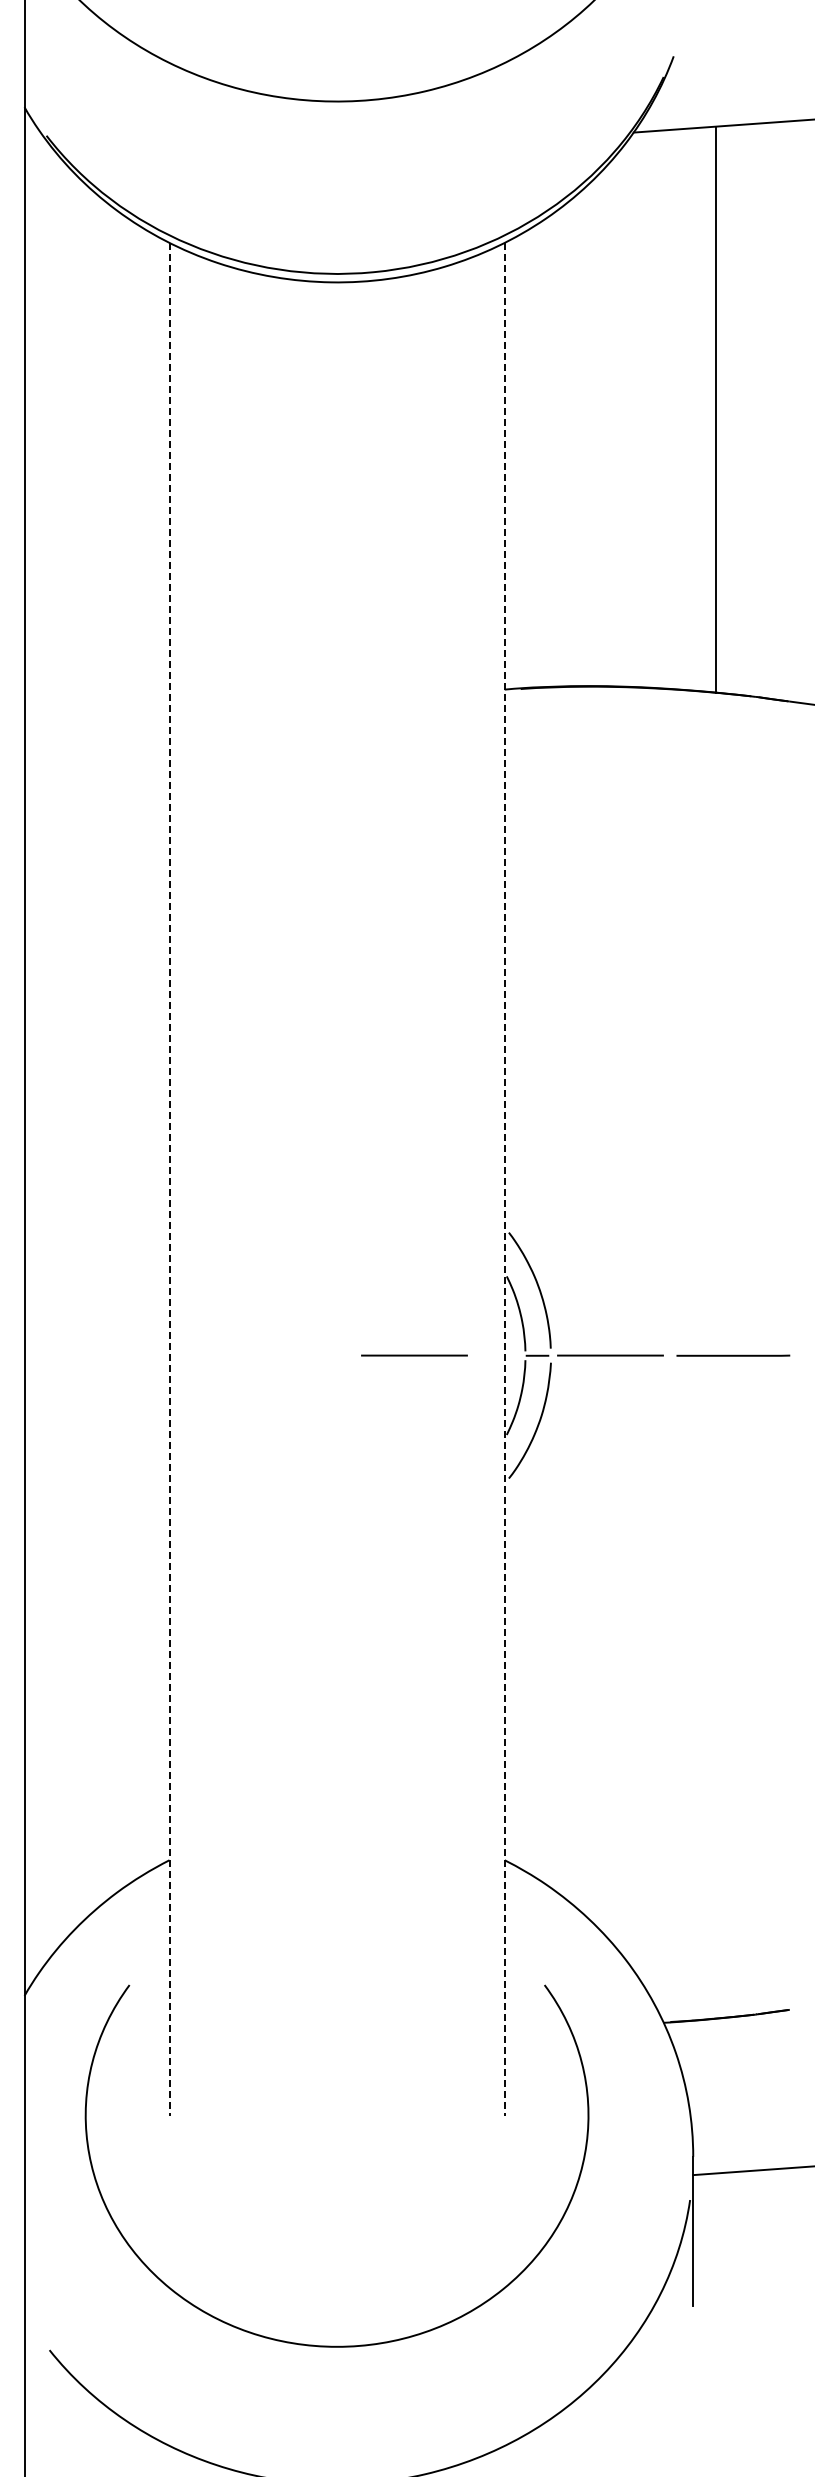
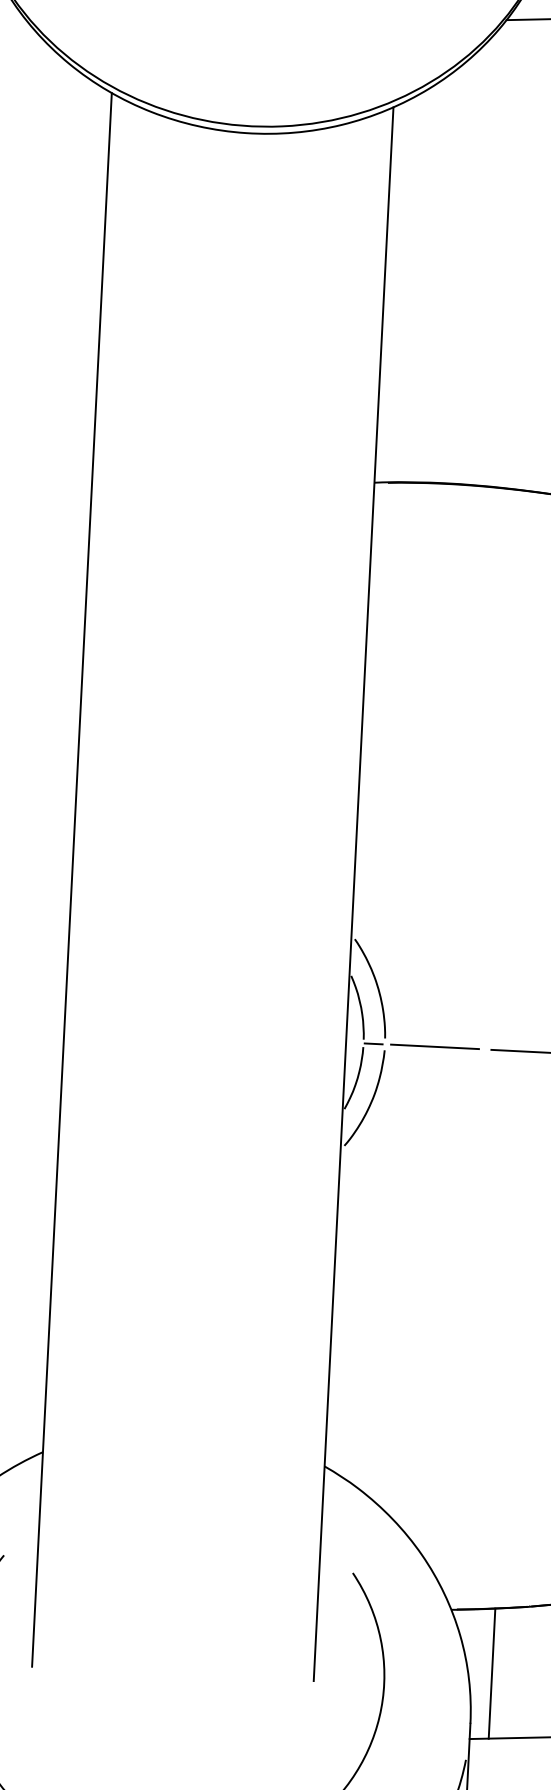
line: (169, 1179) -> (71, 880), dashed -> solid
line: (504, 1179) -> (353, 894), dashed -> solid
line: (414, 1355) -> (270, 1038), removed
line: (715, 2095) -> (491, 1673), added

